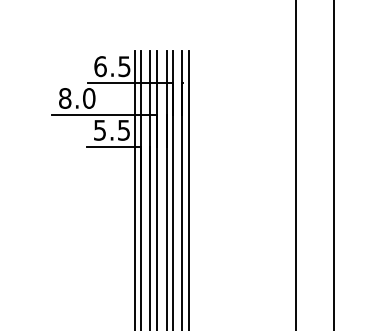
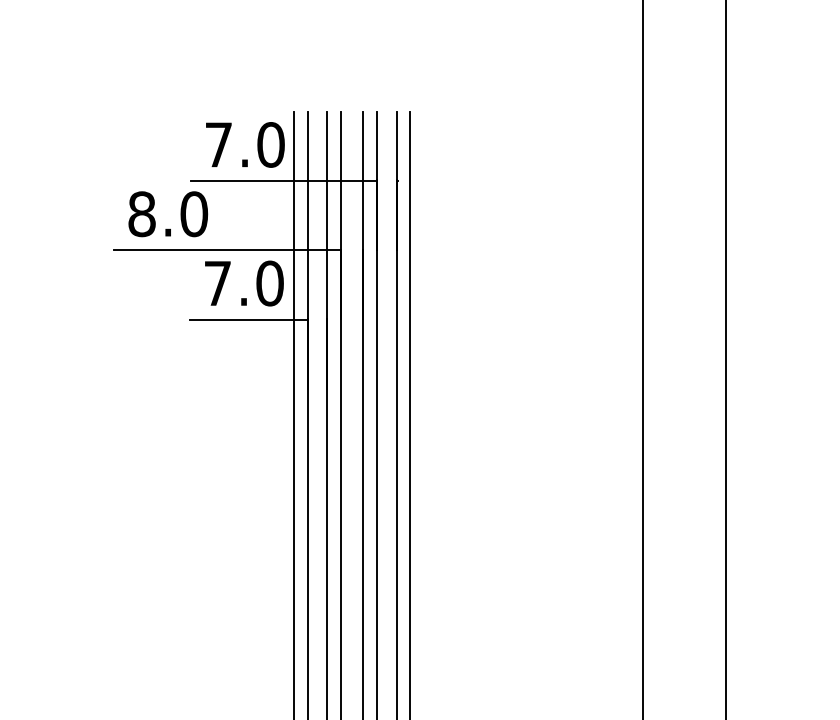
text: (112, 66) -> (244, 144), 6.5 -> 7.0
text: (112, 129) -> (244, 281), 5.5 -> 7.0

